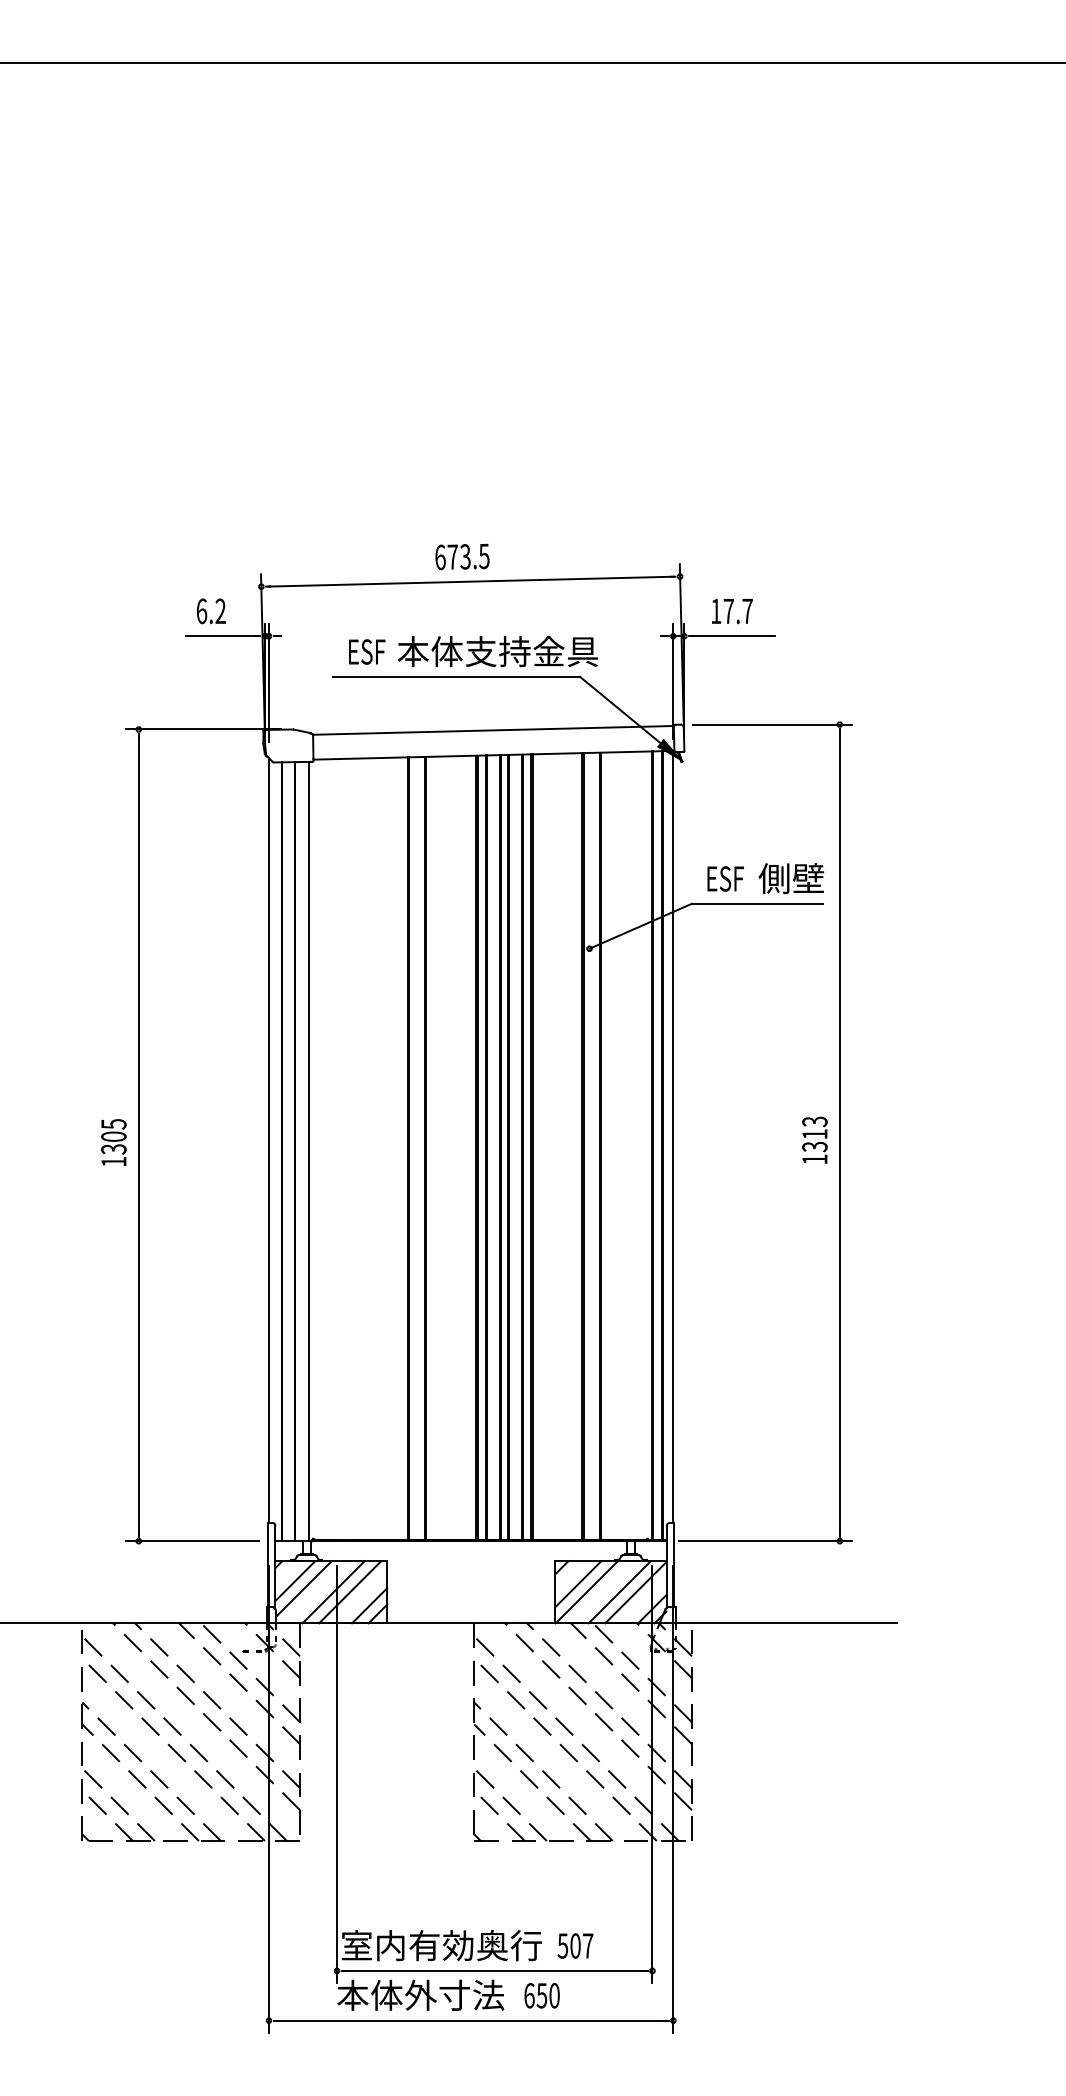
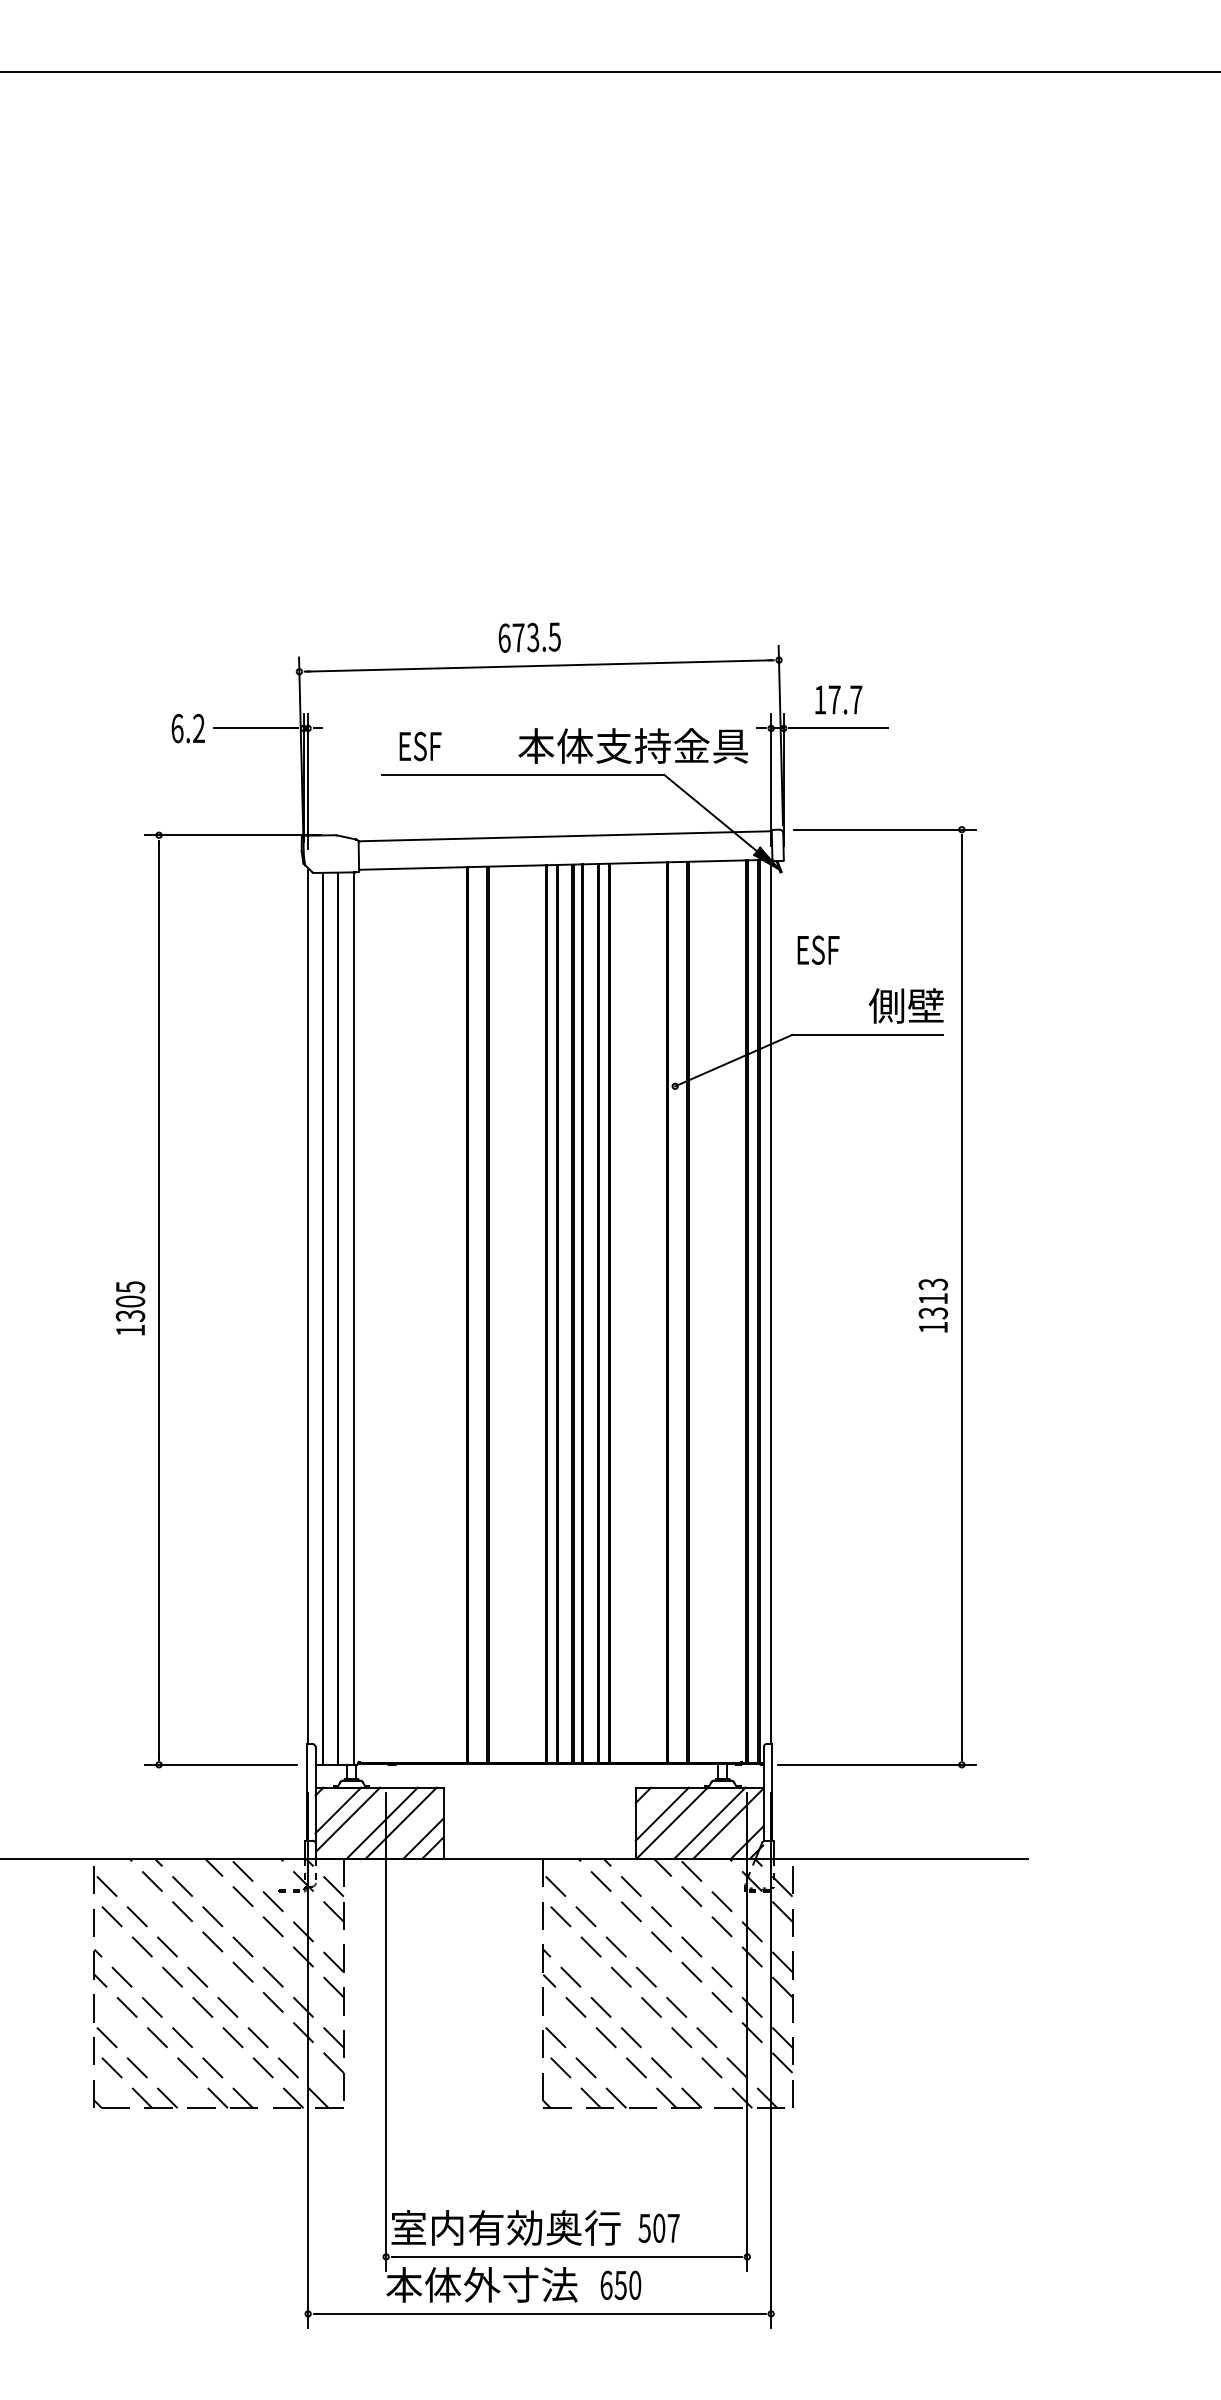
text: (211, 611) -> (188, 728), moved
text: (497, 651) -> (632, 745), moved
text: (725, 878) -> (818, 949), moved

